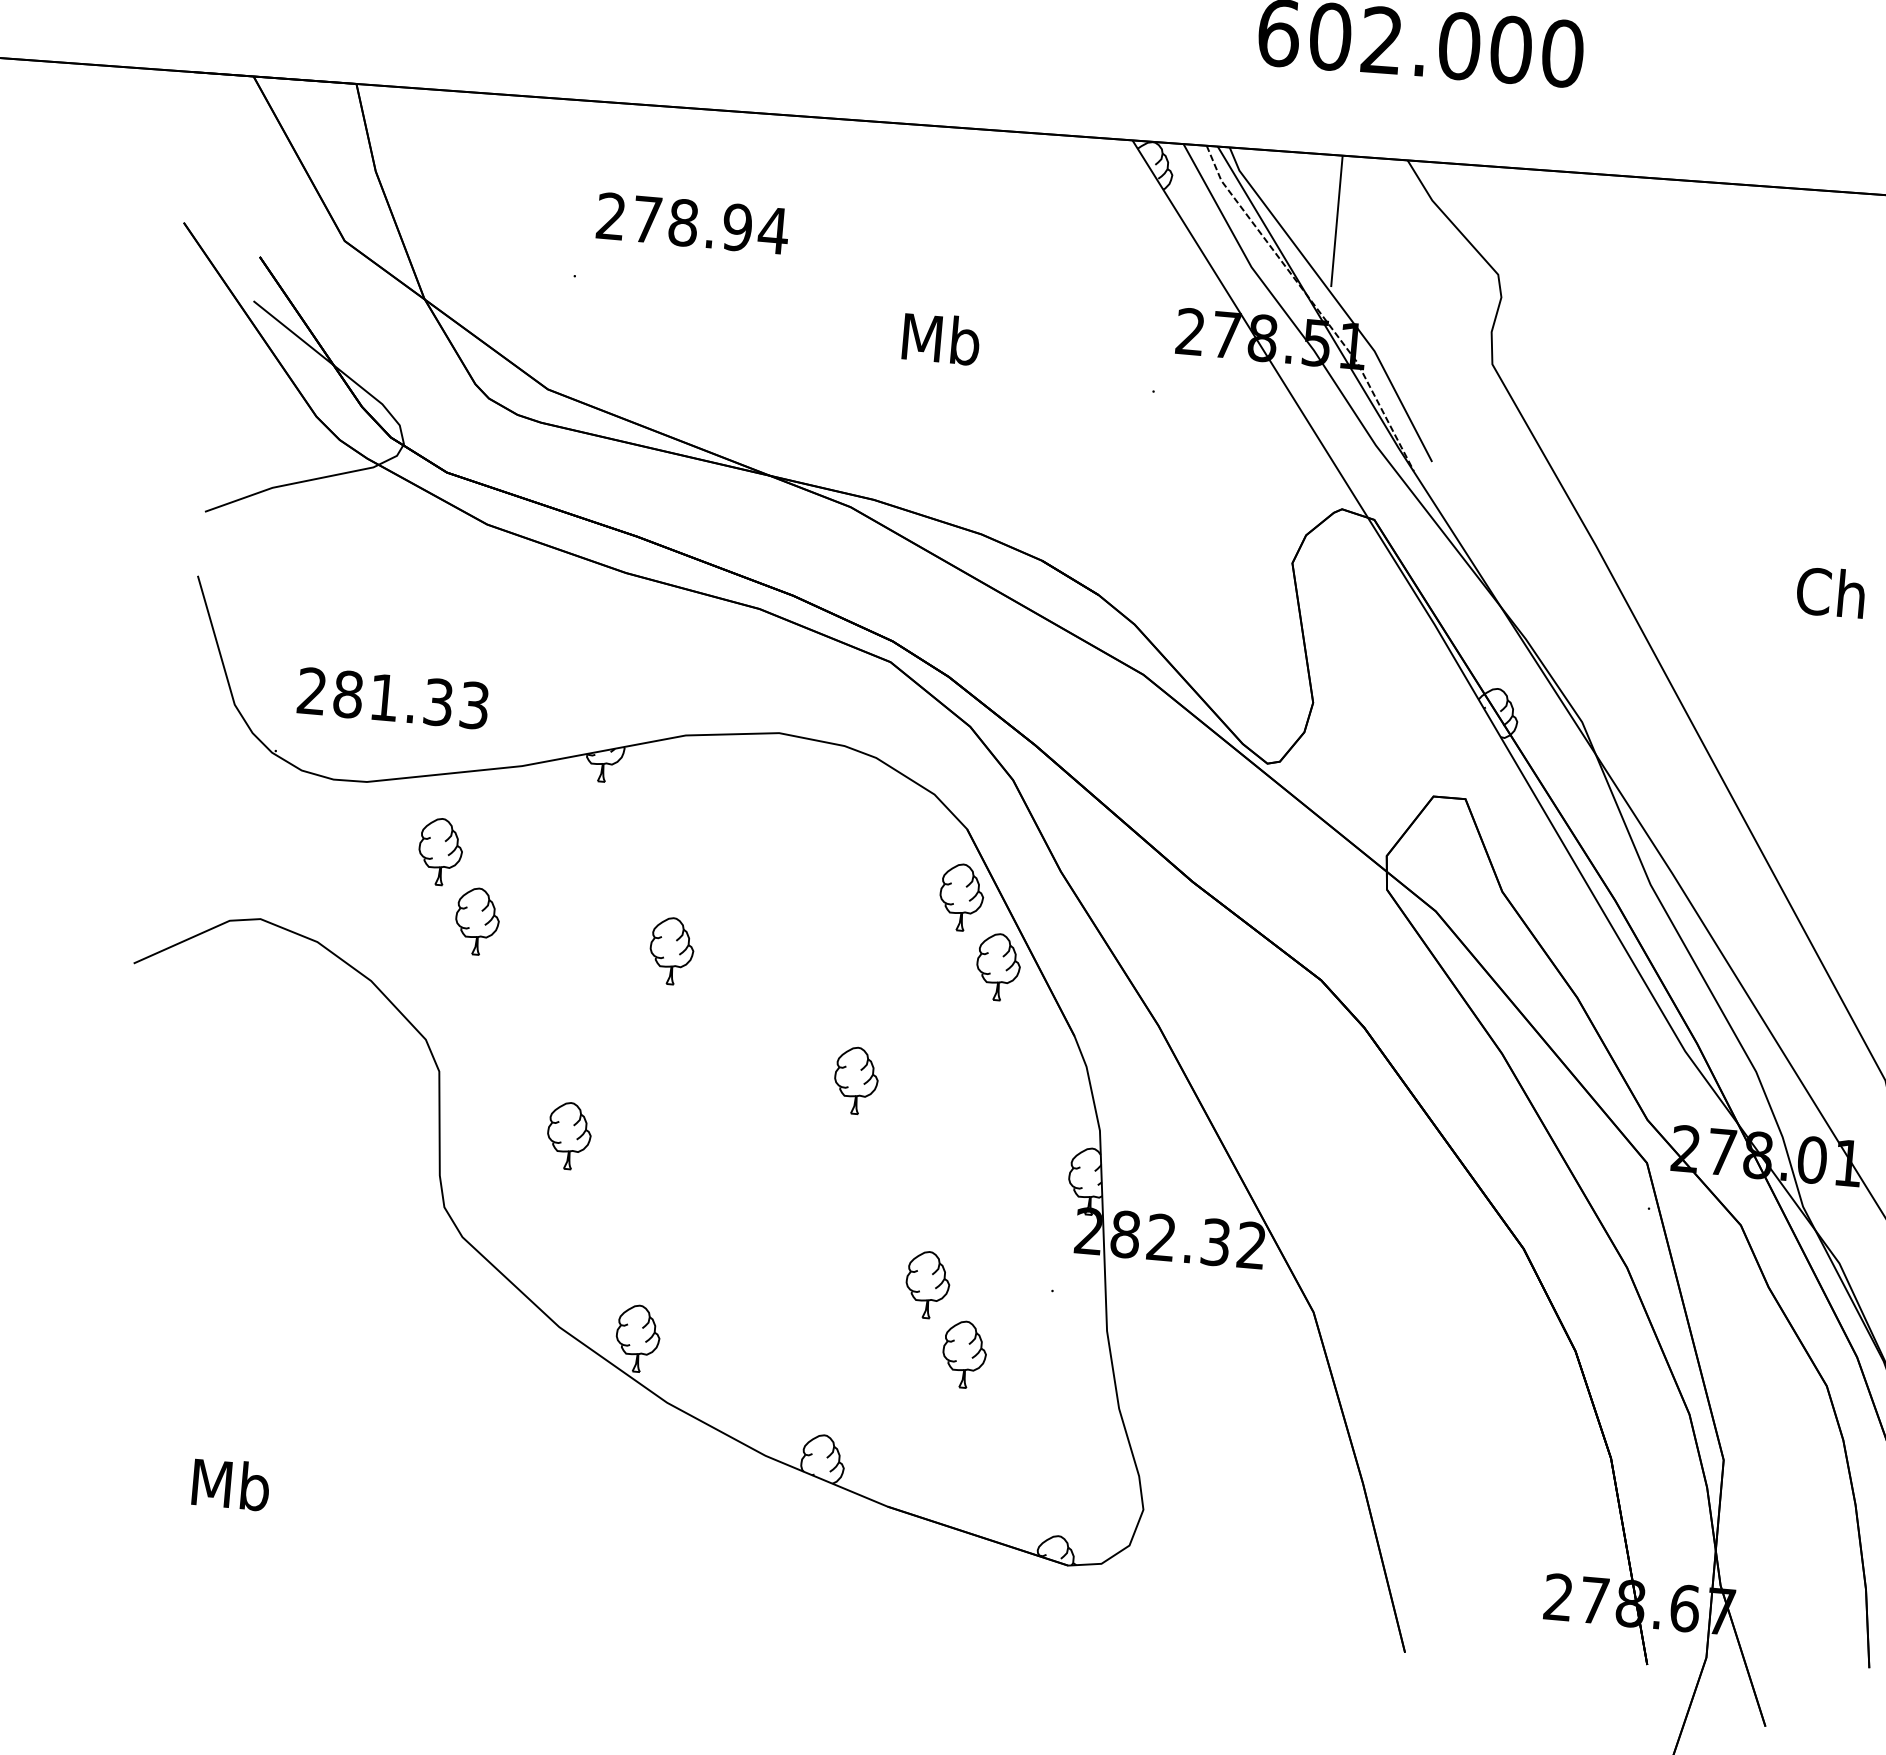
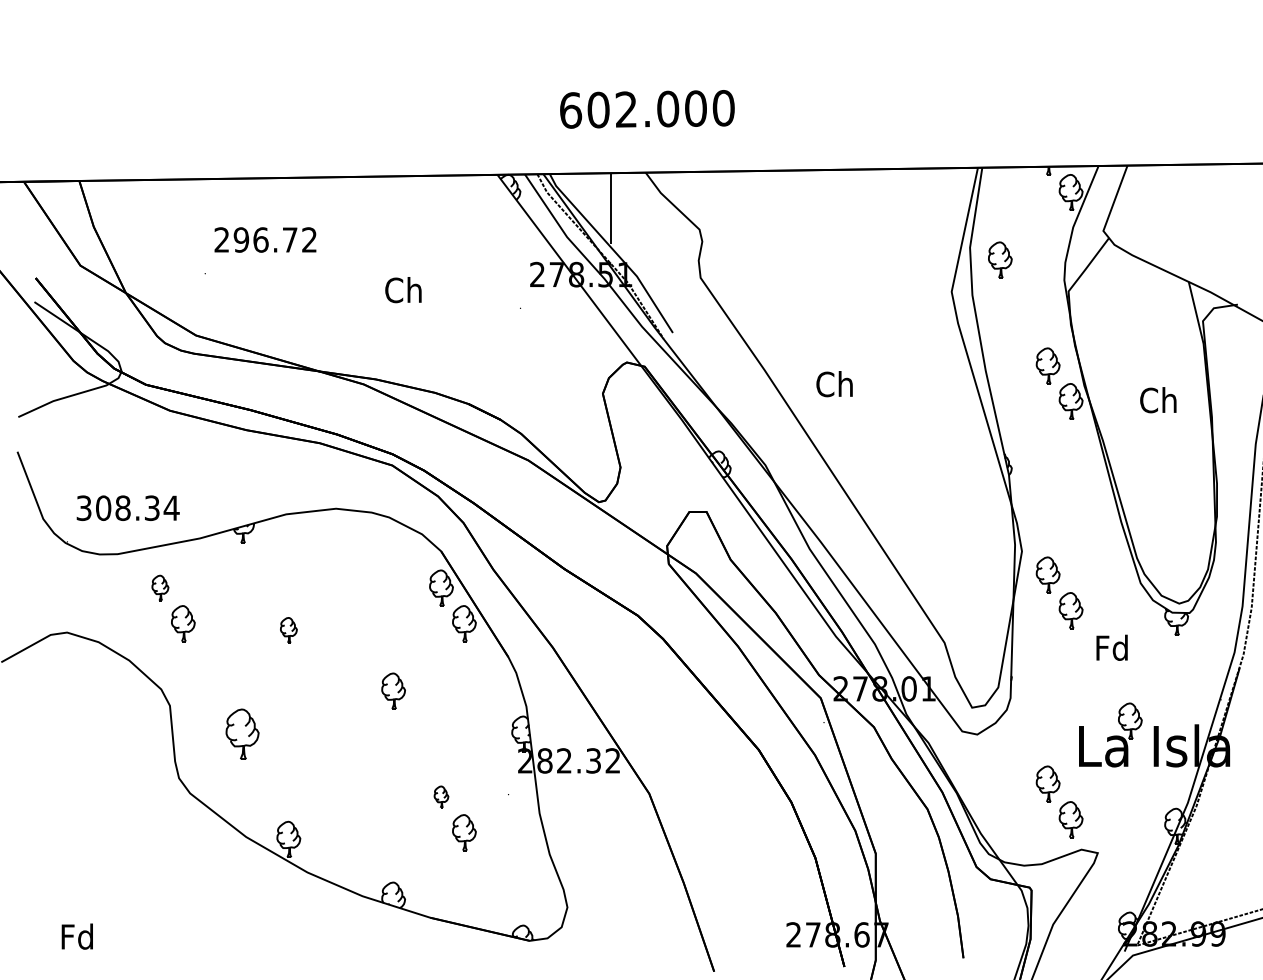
text: (710, 224) -> (275, 239), 278.94 -> 296.72
text: (941, 339) -> (404, 290), Mb -> Ch
text: (1830, 593) -> (834, 384), moved
text: (392, 698) -> (127, 508), 281.33 -> 308.34
part: (440, 850) -> (160, 587), size x0.7
part: (671, 949) -> (288, 629), size x0.7
part: (569, 1134) -> (242, 733), size x1.4
part: (927, 1283) -> (441, 796), size x0.6
text: (230, 1484) -> (77, 936), Mb -> Fd

